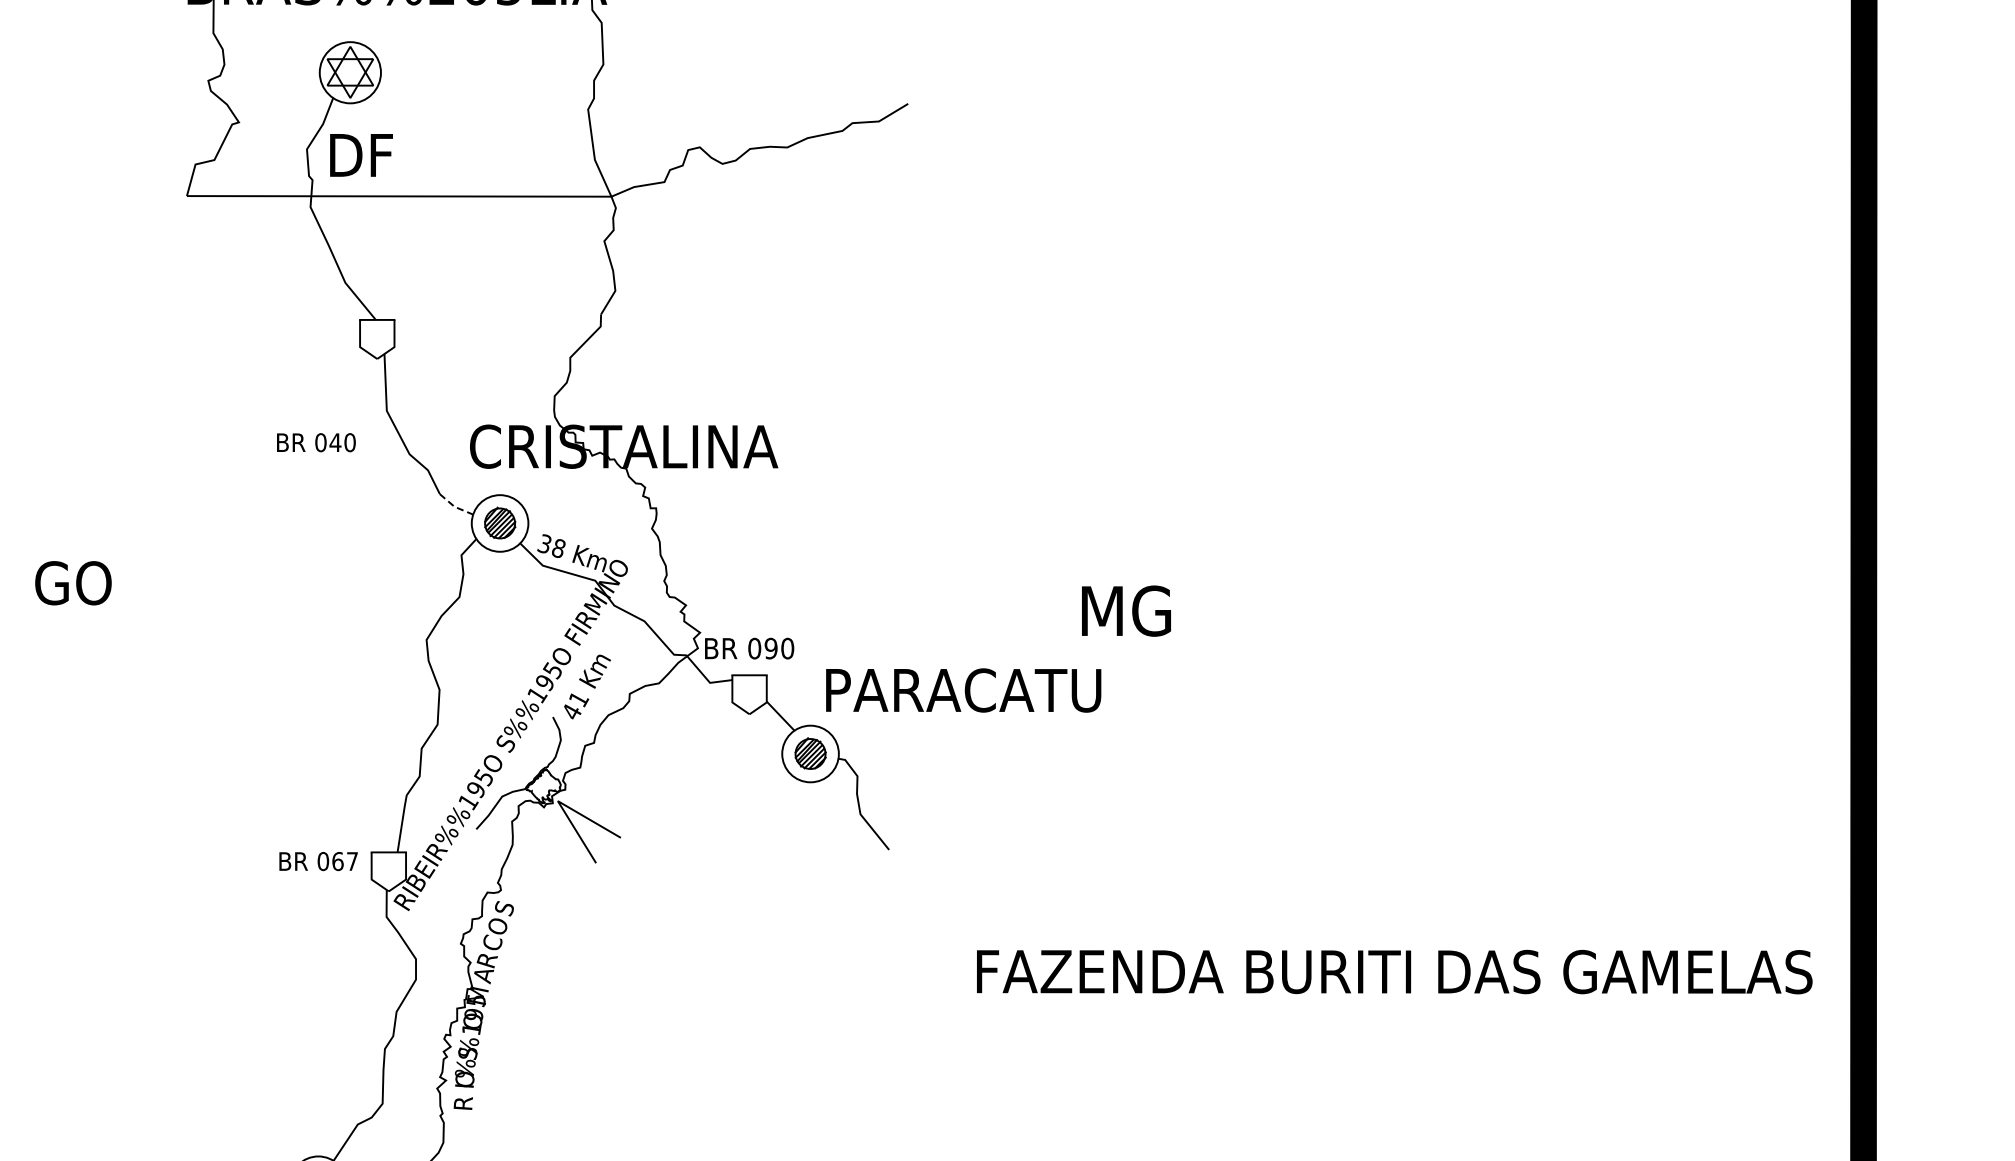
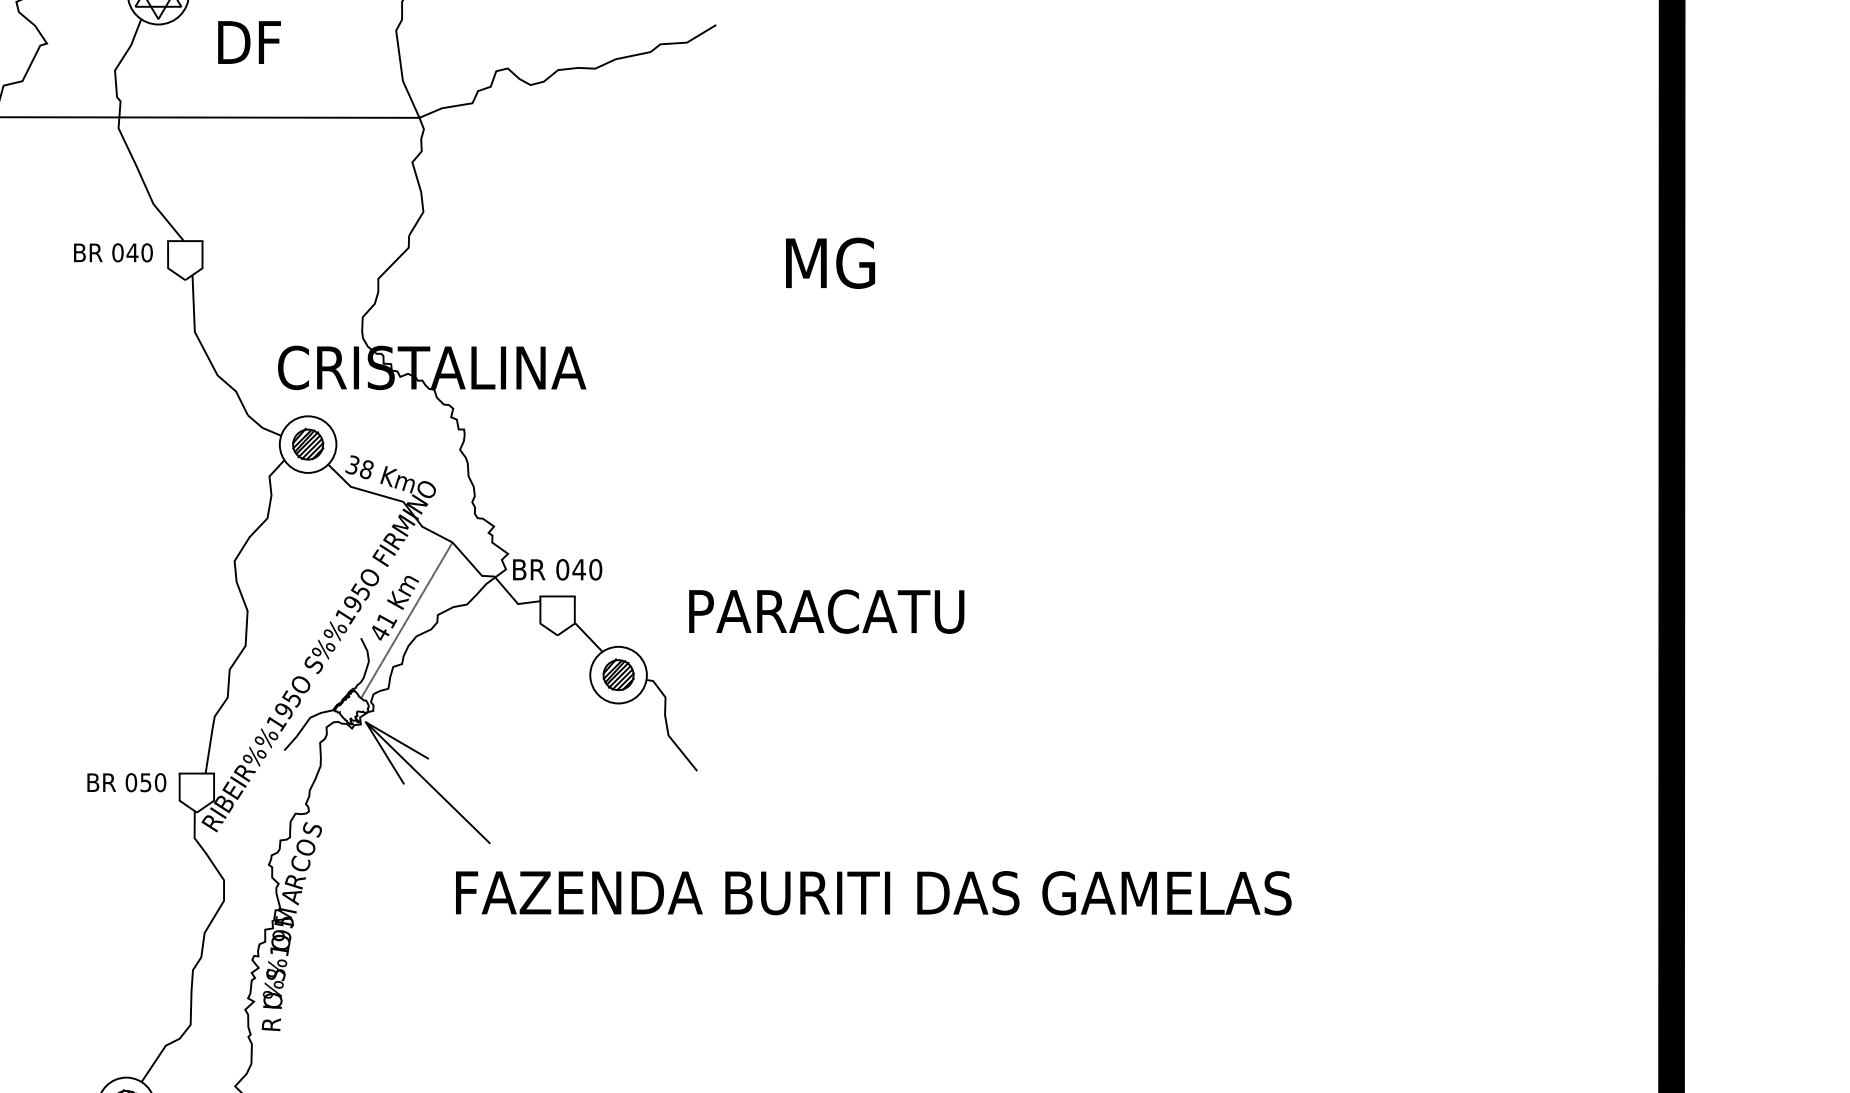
text: (361, 155) -> (249, 42), moved
text: (316, 442) -> (113, 252), moved
line: (454, 506) -> (262, 427), dashed -> solid
text: (1126, 610) -> (830, 262), moved
text: (770, 648) -> (578, 569), 090 -> 040
text: (963, 690) -> (826, 611), moved
line: (598, 699) -> (406, 620), added
text: (345, 861) -> (153, 782), 067 -> 050
line: (619, 861) -> (427, 782), added
text: (1394, 971) -> (873, 892), moved

